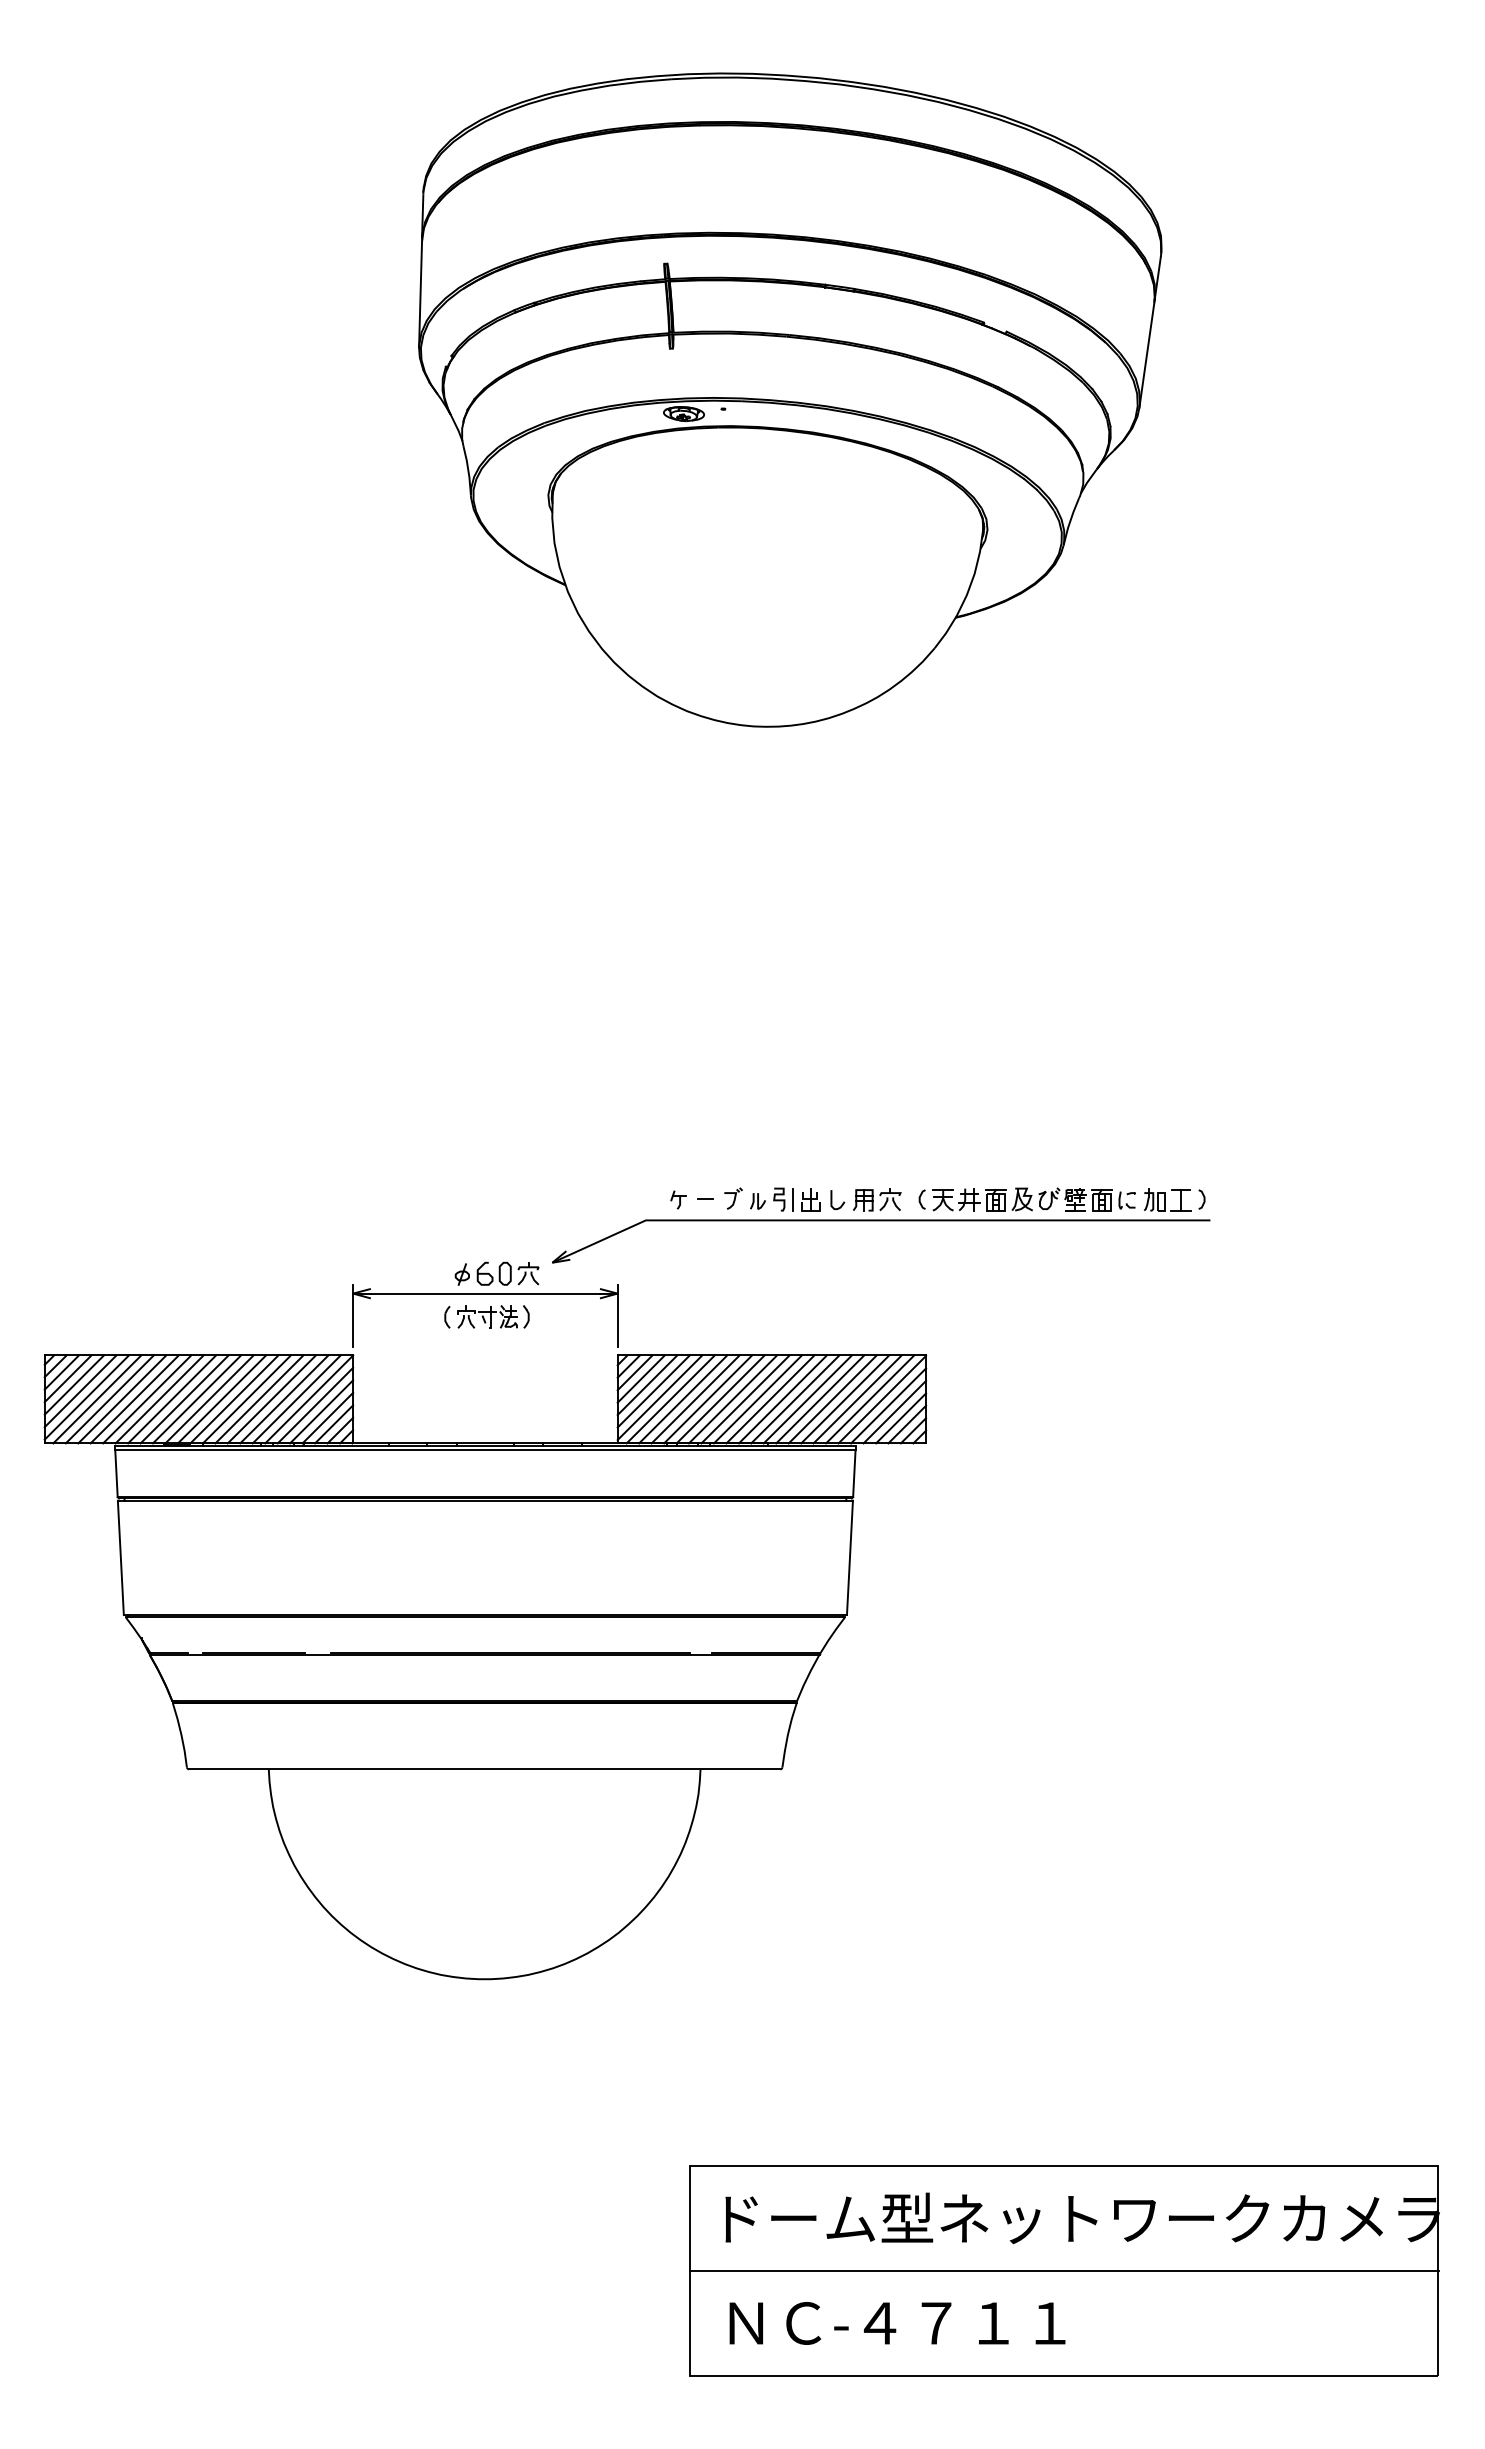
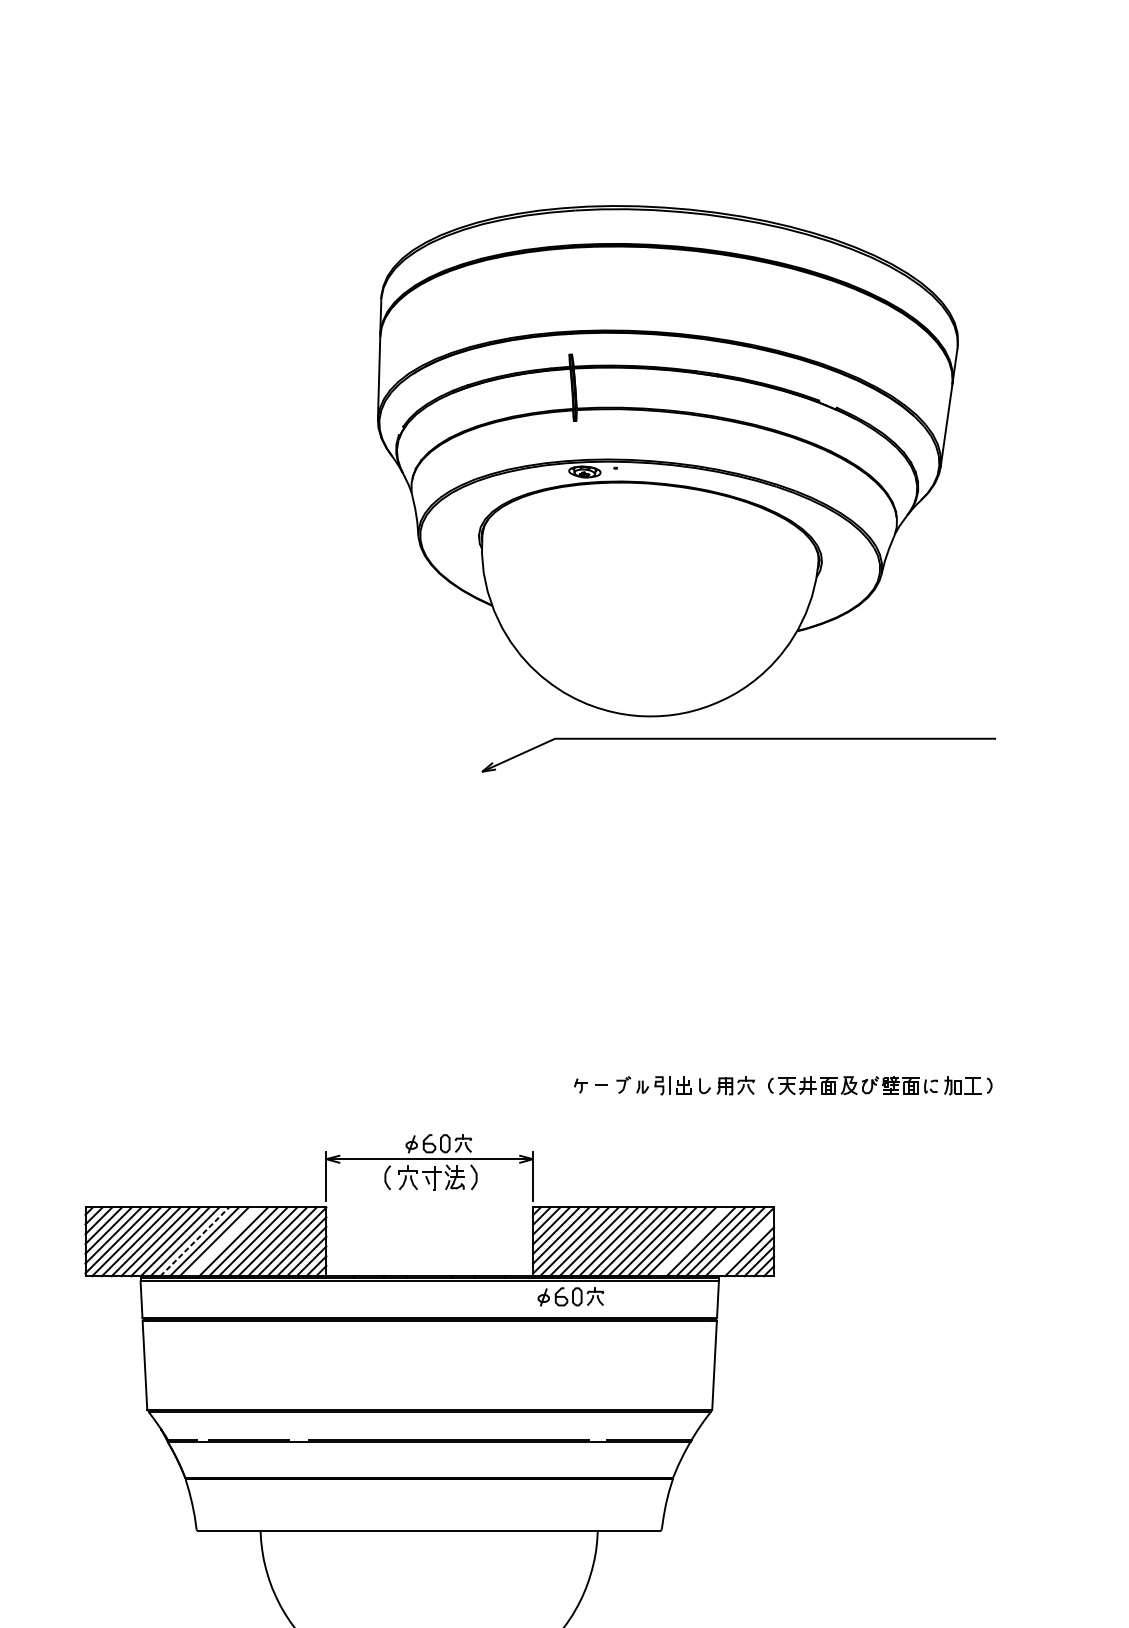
part: (881, 1221) -> (739, 739), moved
part: (486, 1316) -> (430, 1177), size x1.4
line: (185, 1399) -> (195, 1241), solid -> dashed
line: (221, 1399) -> (223, 1241), removed
line: (820, 1399) -> (691, 1241), removed
line: (888, 1405) -> (744, 1246), removed
part: (665, 1469) -> (570, 1296), added

